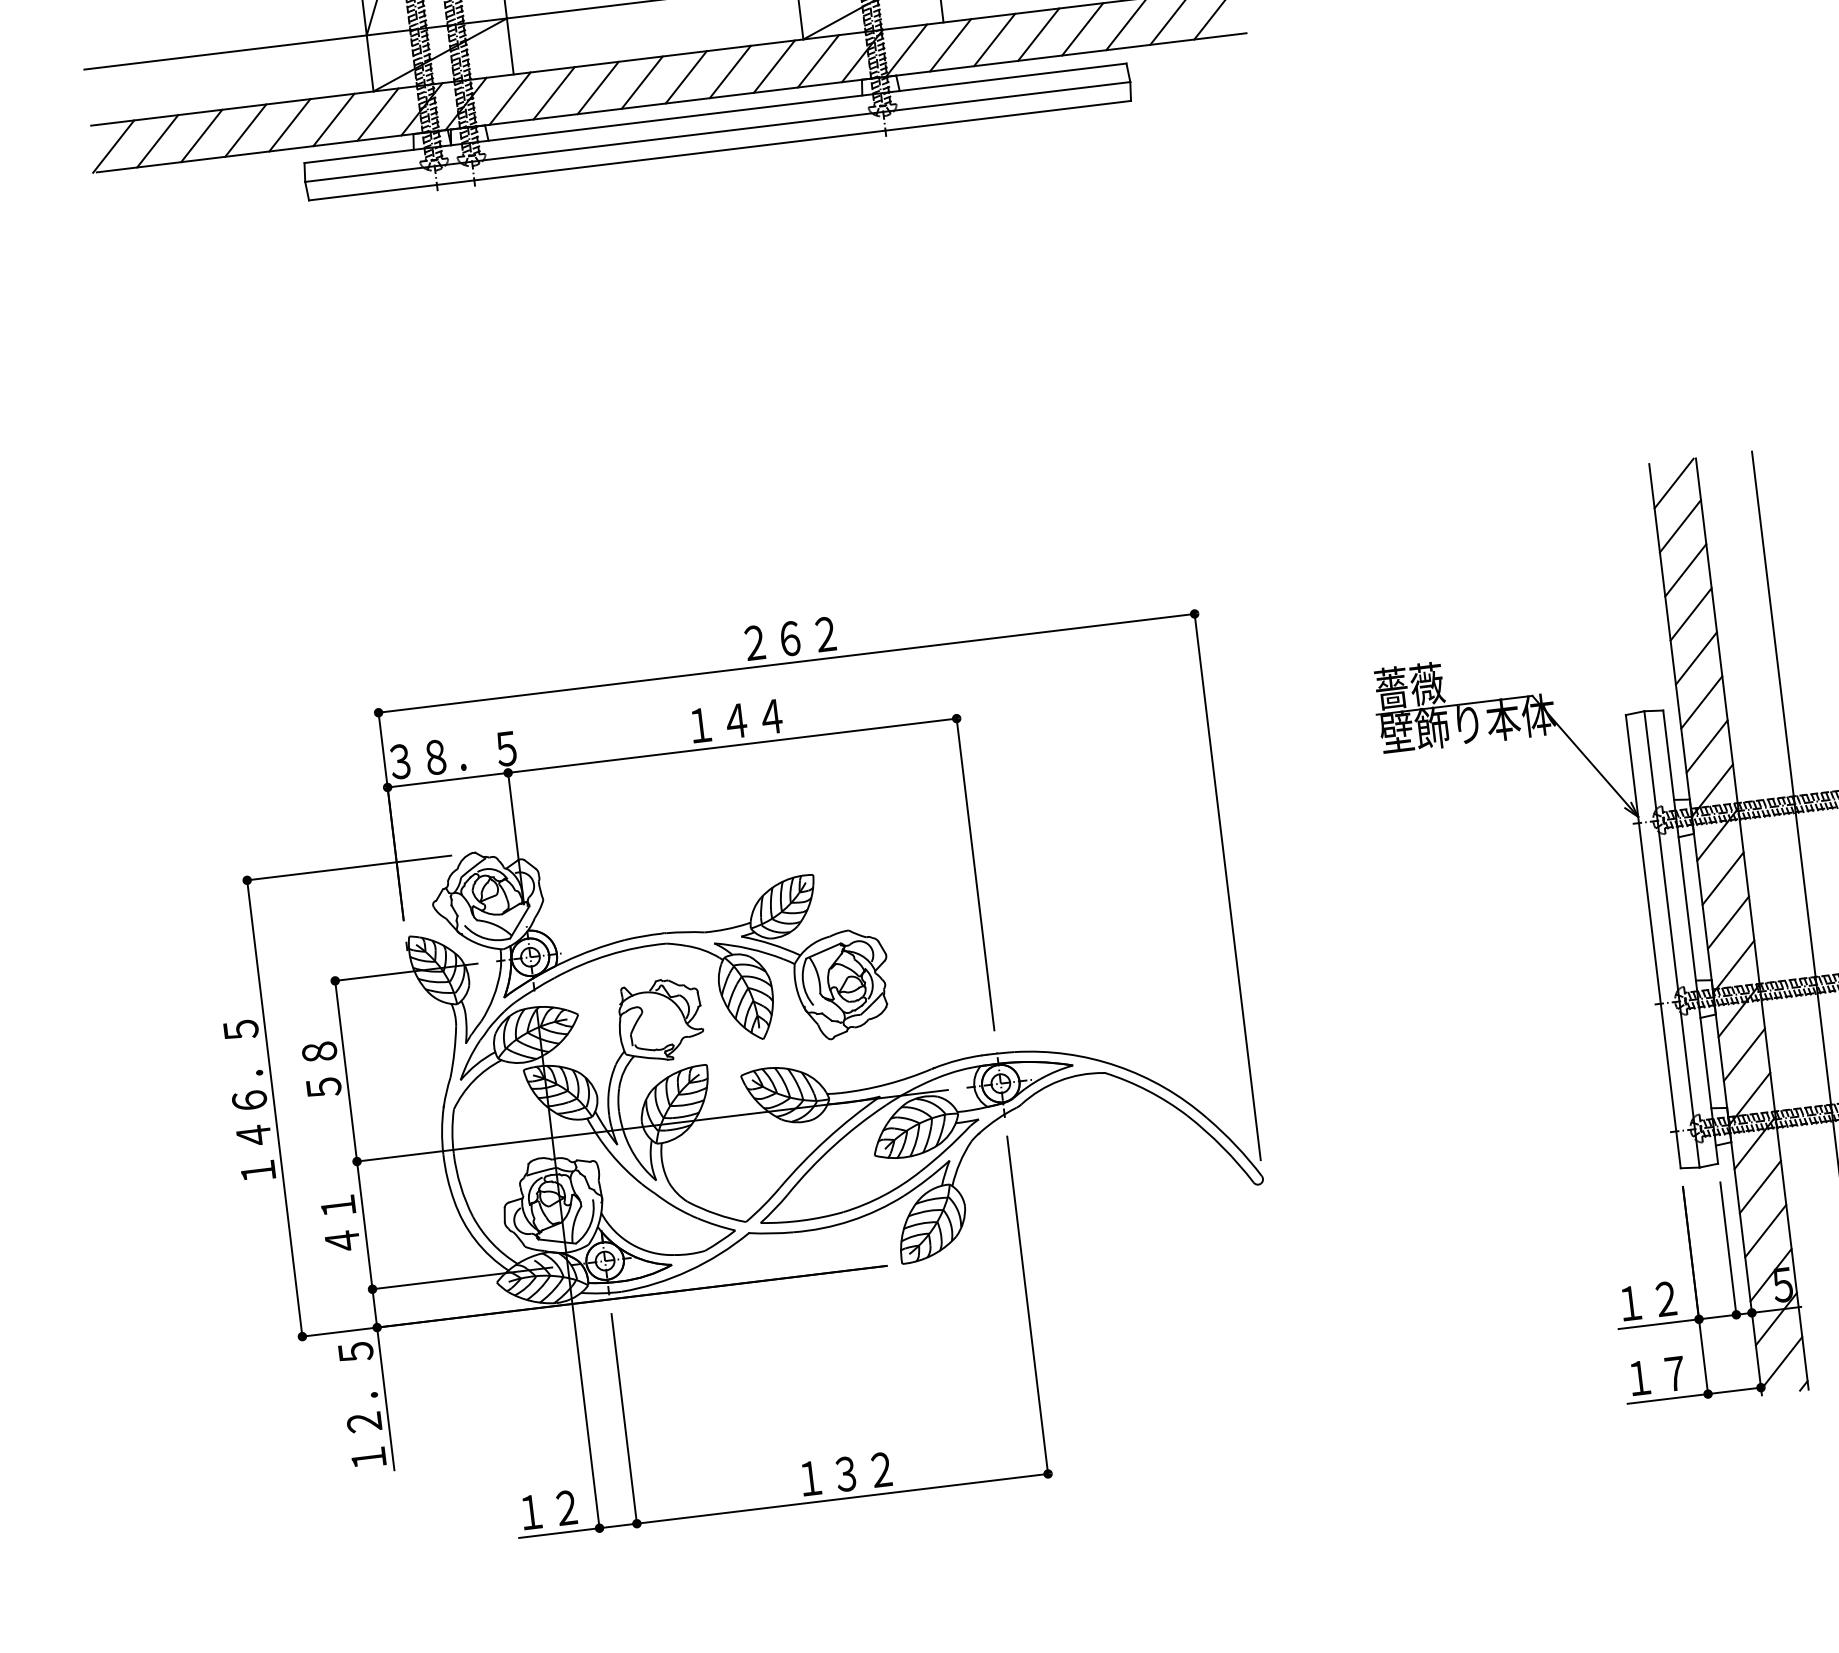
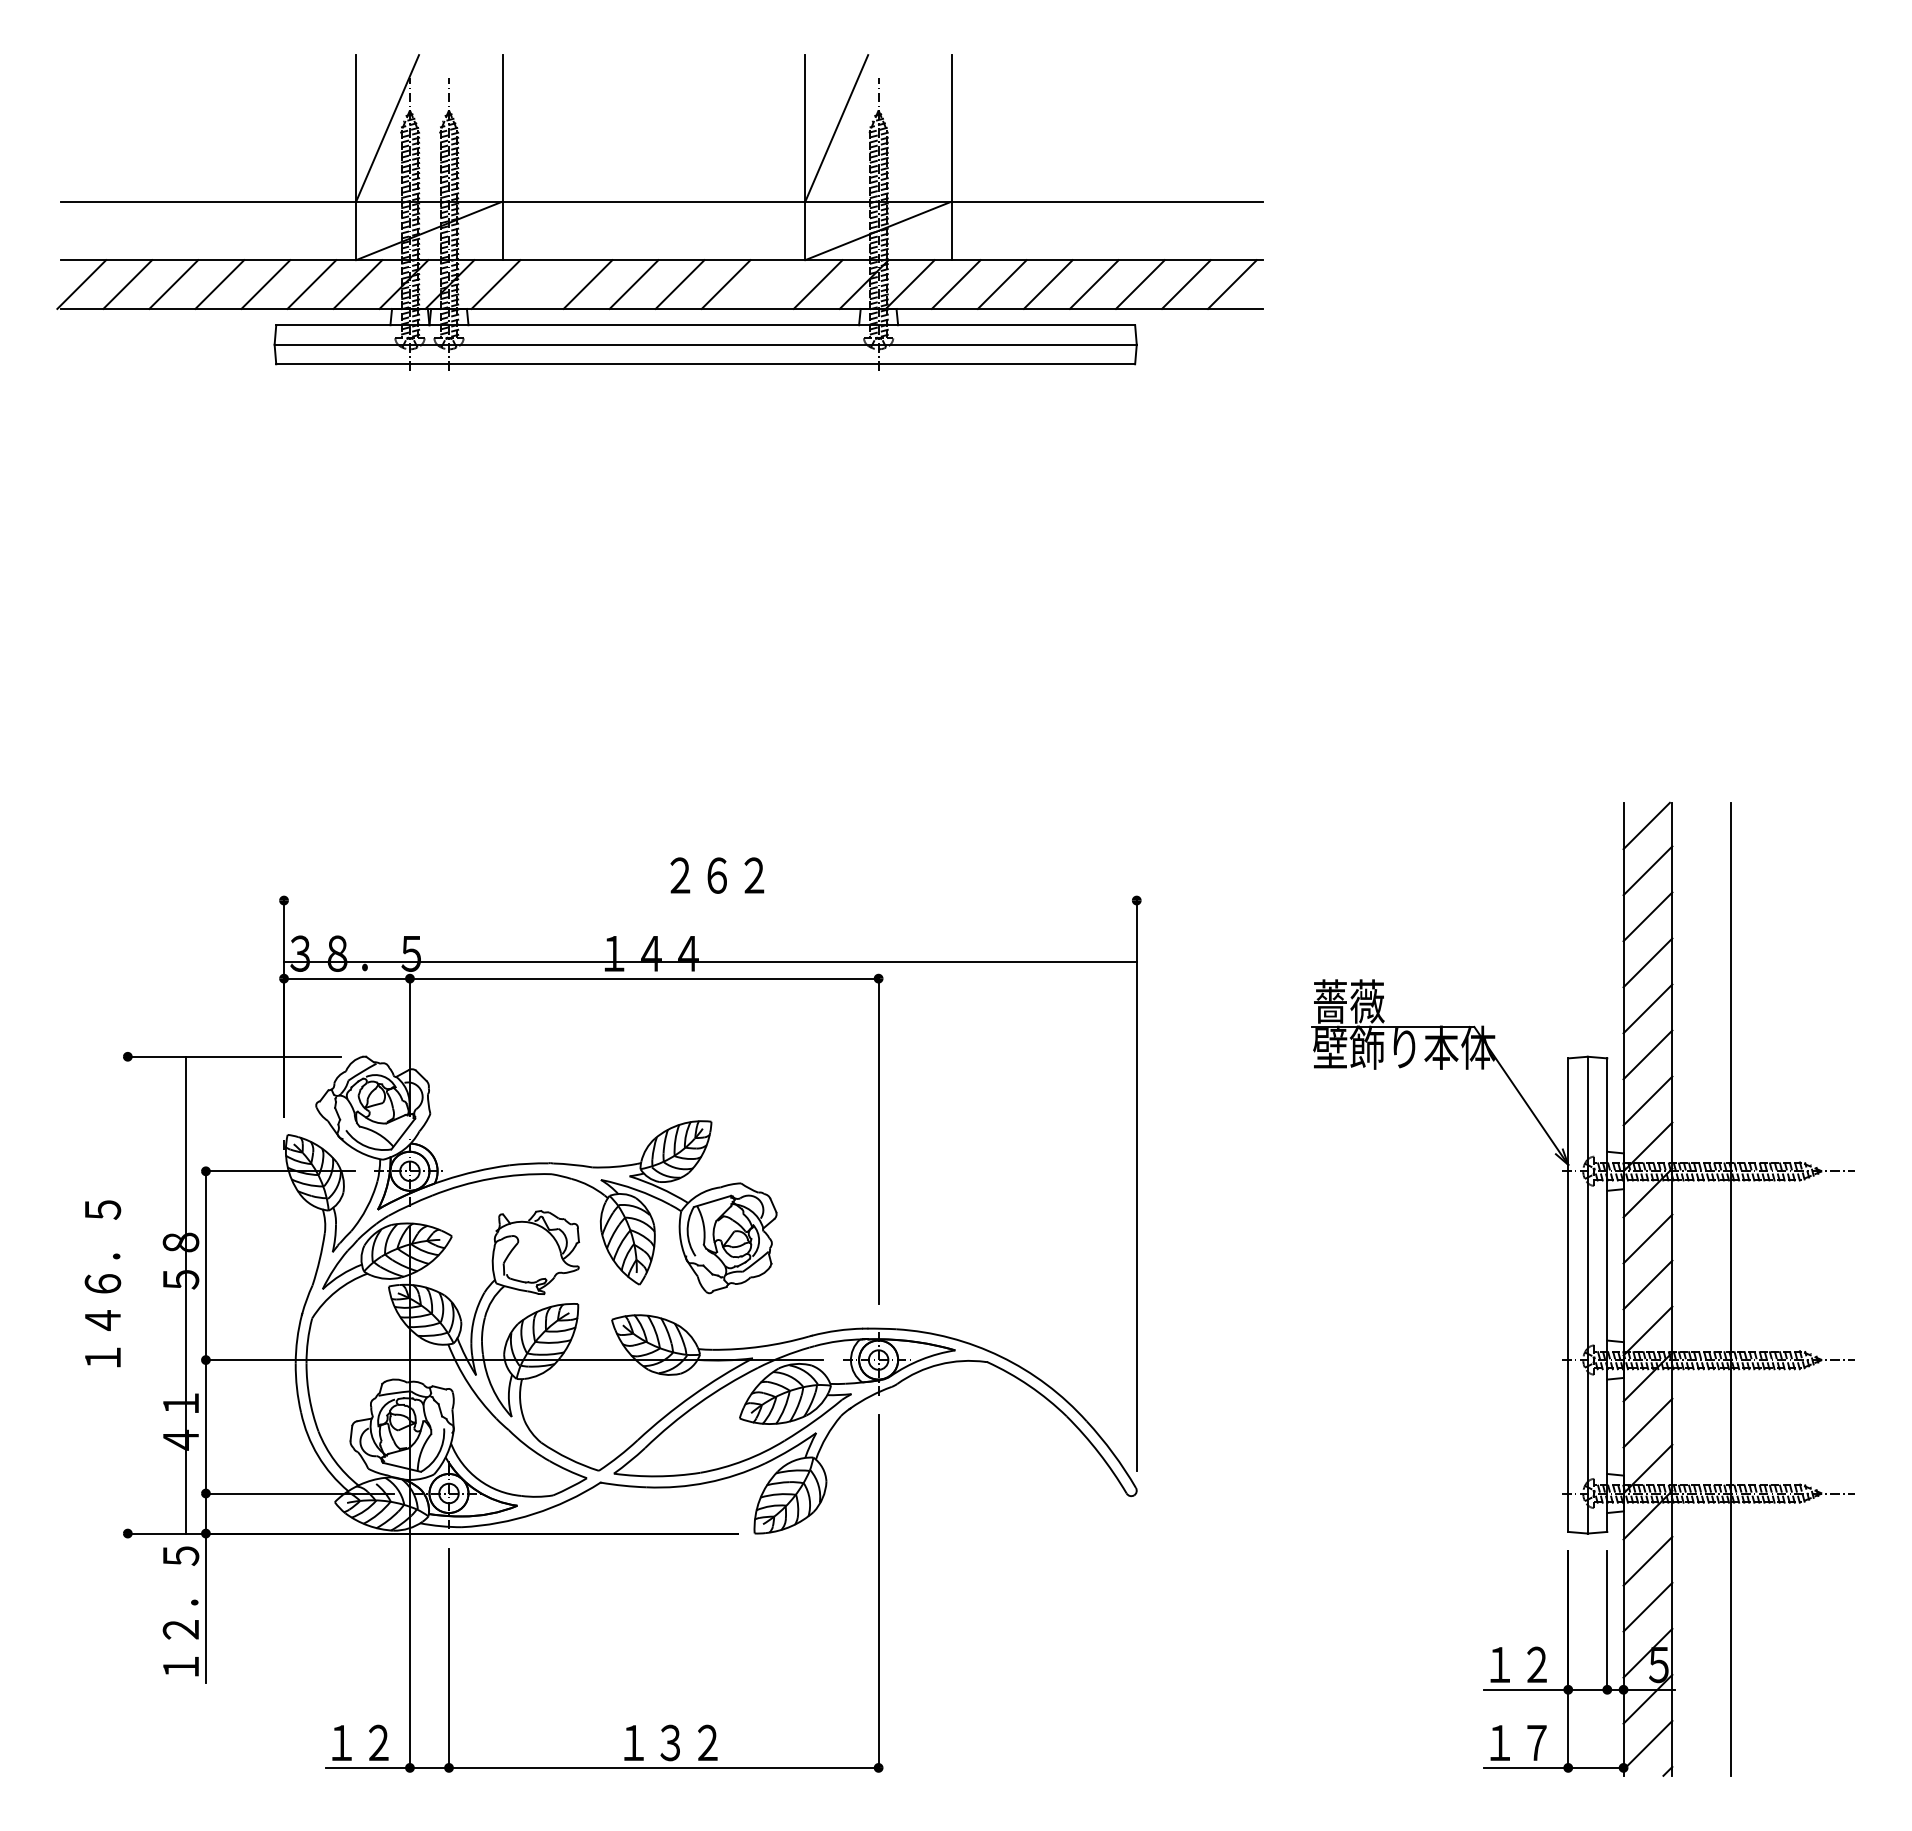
line: (773, 66) -> (771, 284), removed
line: (553, 93) -> (541, 284), removed
line: (786, 663) -> (710, 961), moved
line: (274, 1107) -> (185, 1294), moved

